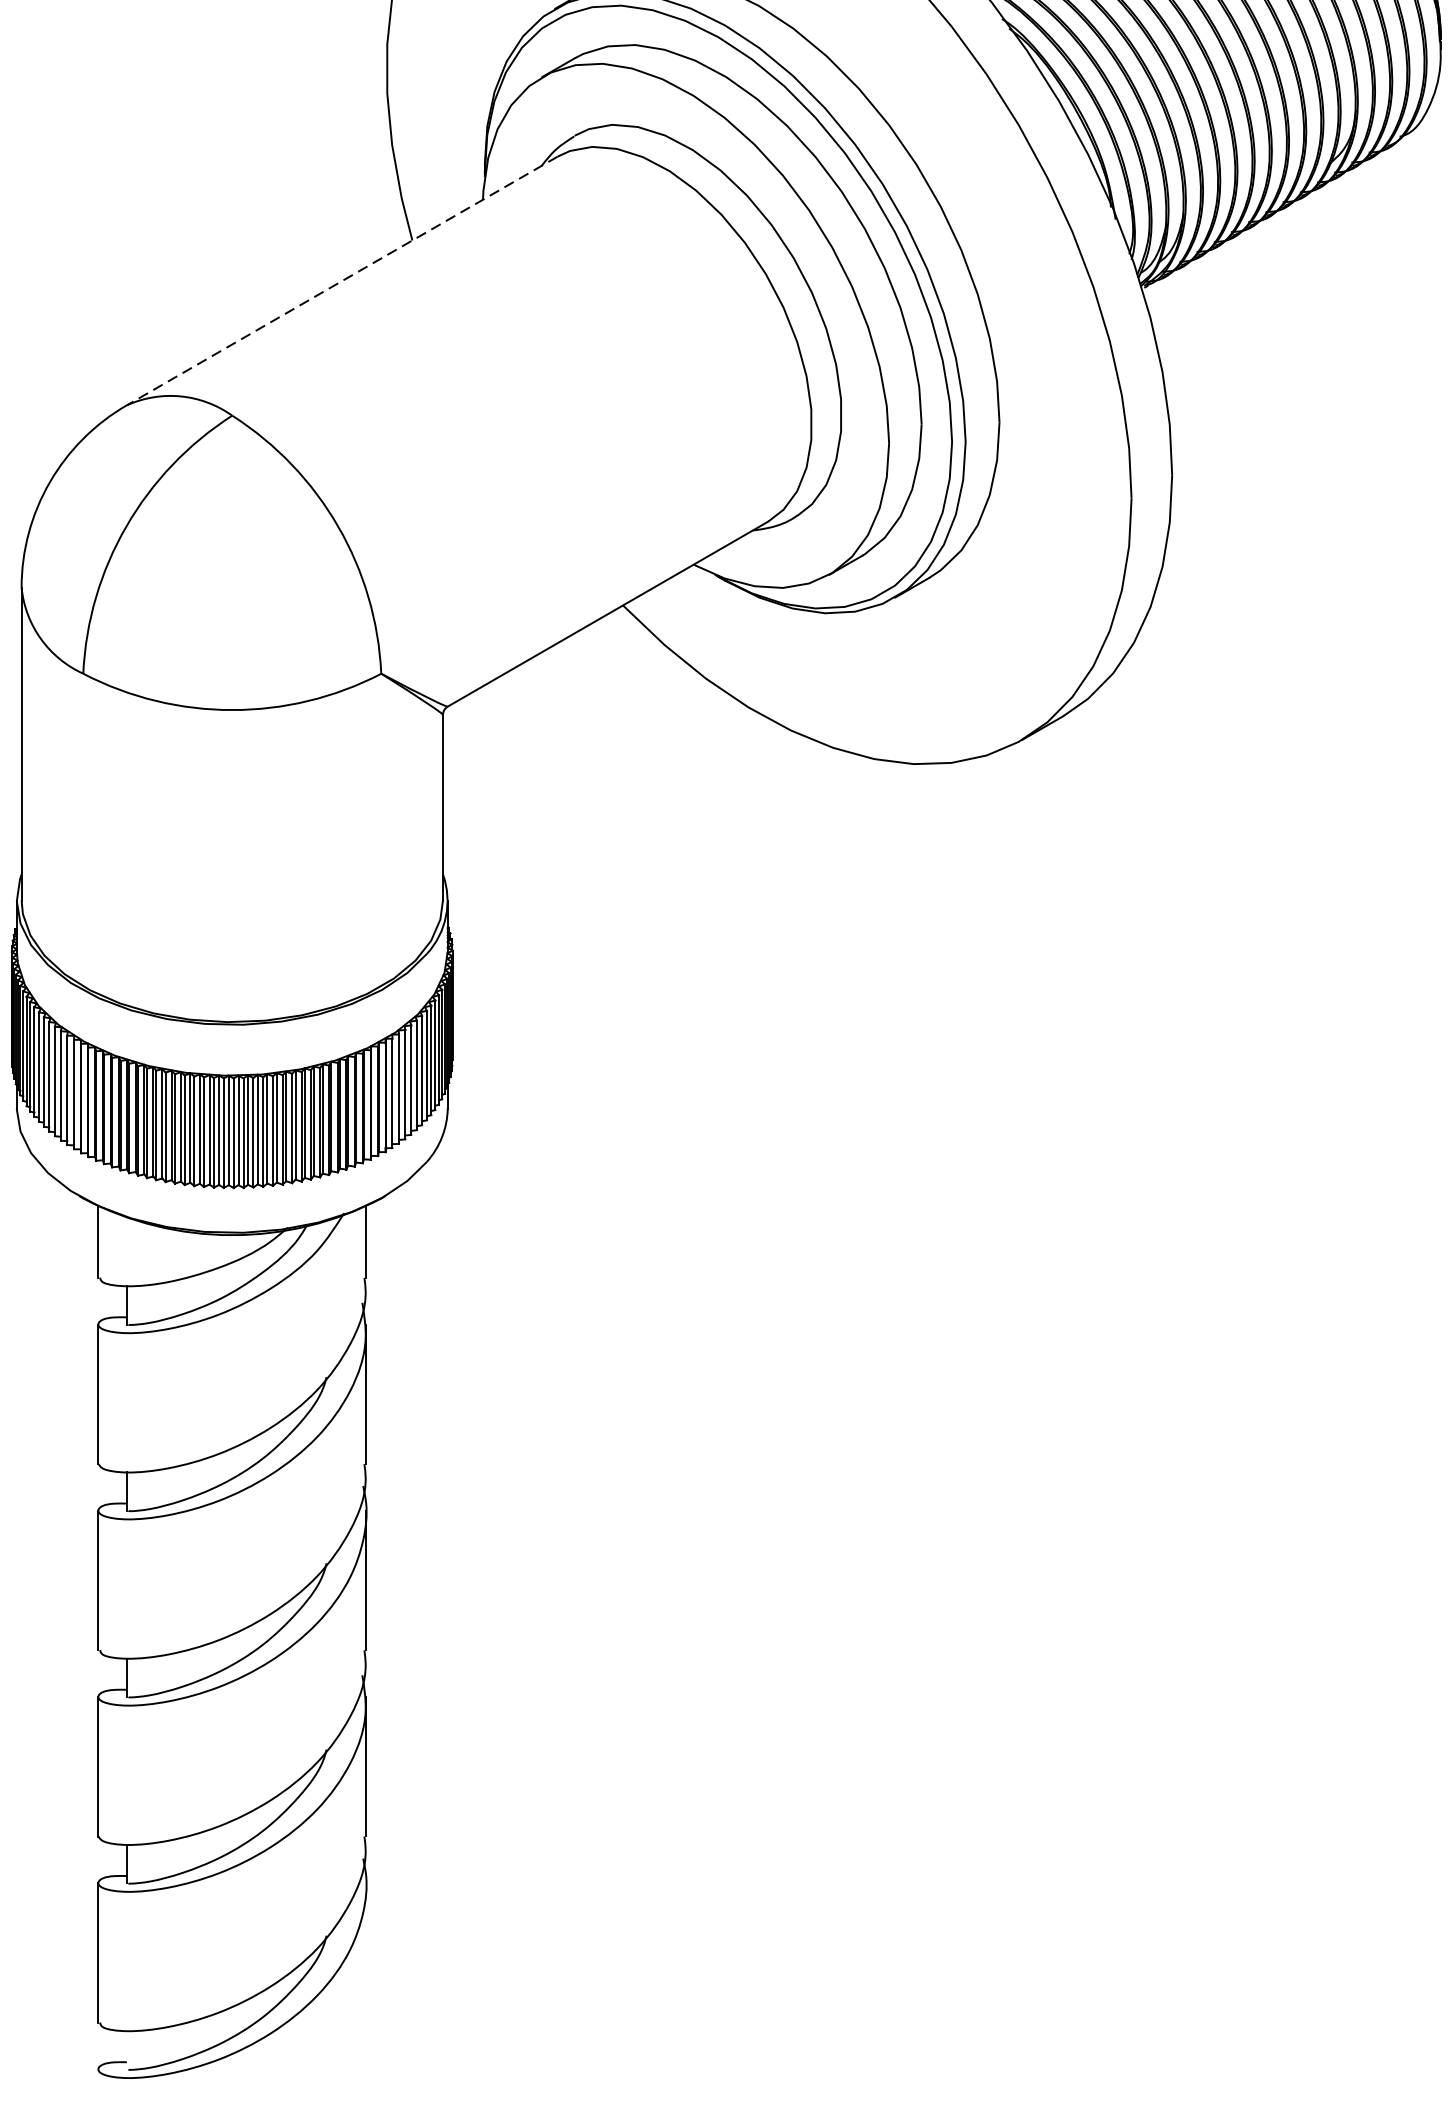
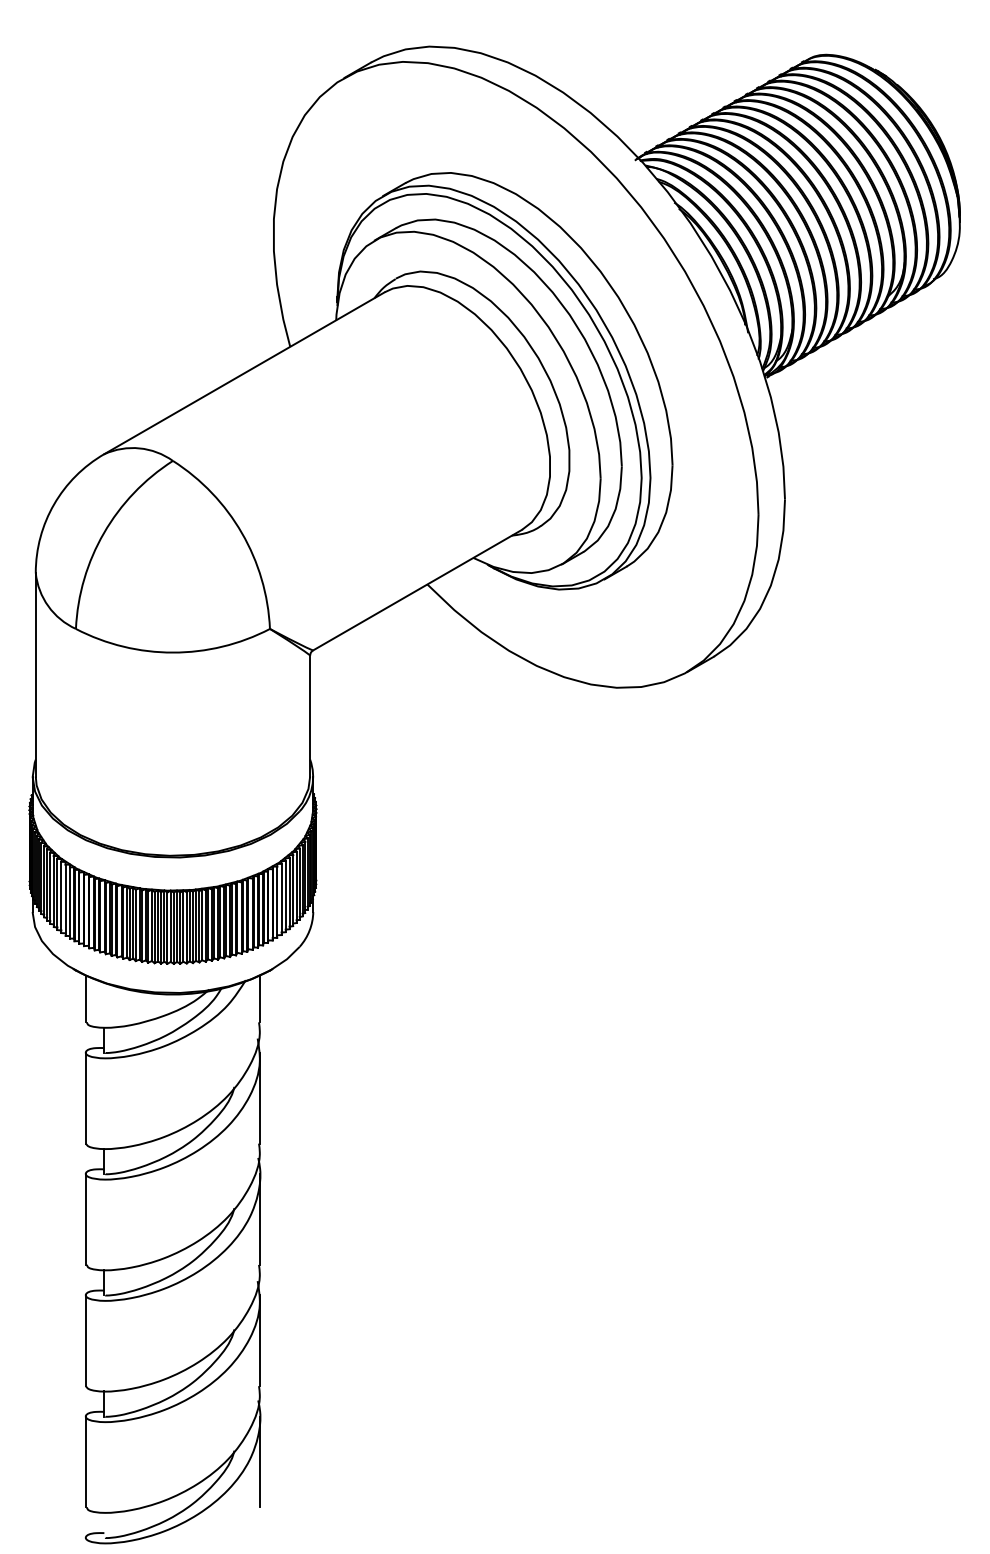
line: (342, 281) -> (244, 373), dashed -> solid
line: (366, 1952) -> (260, 1461), added

